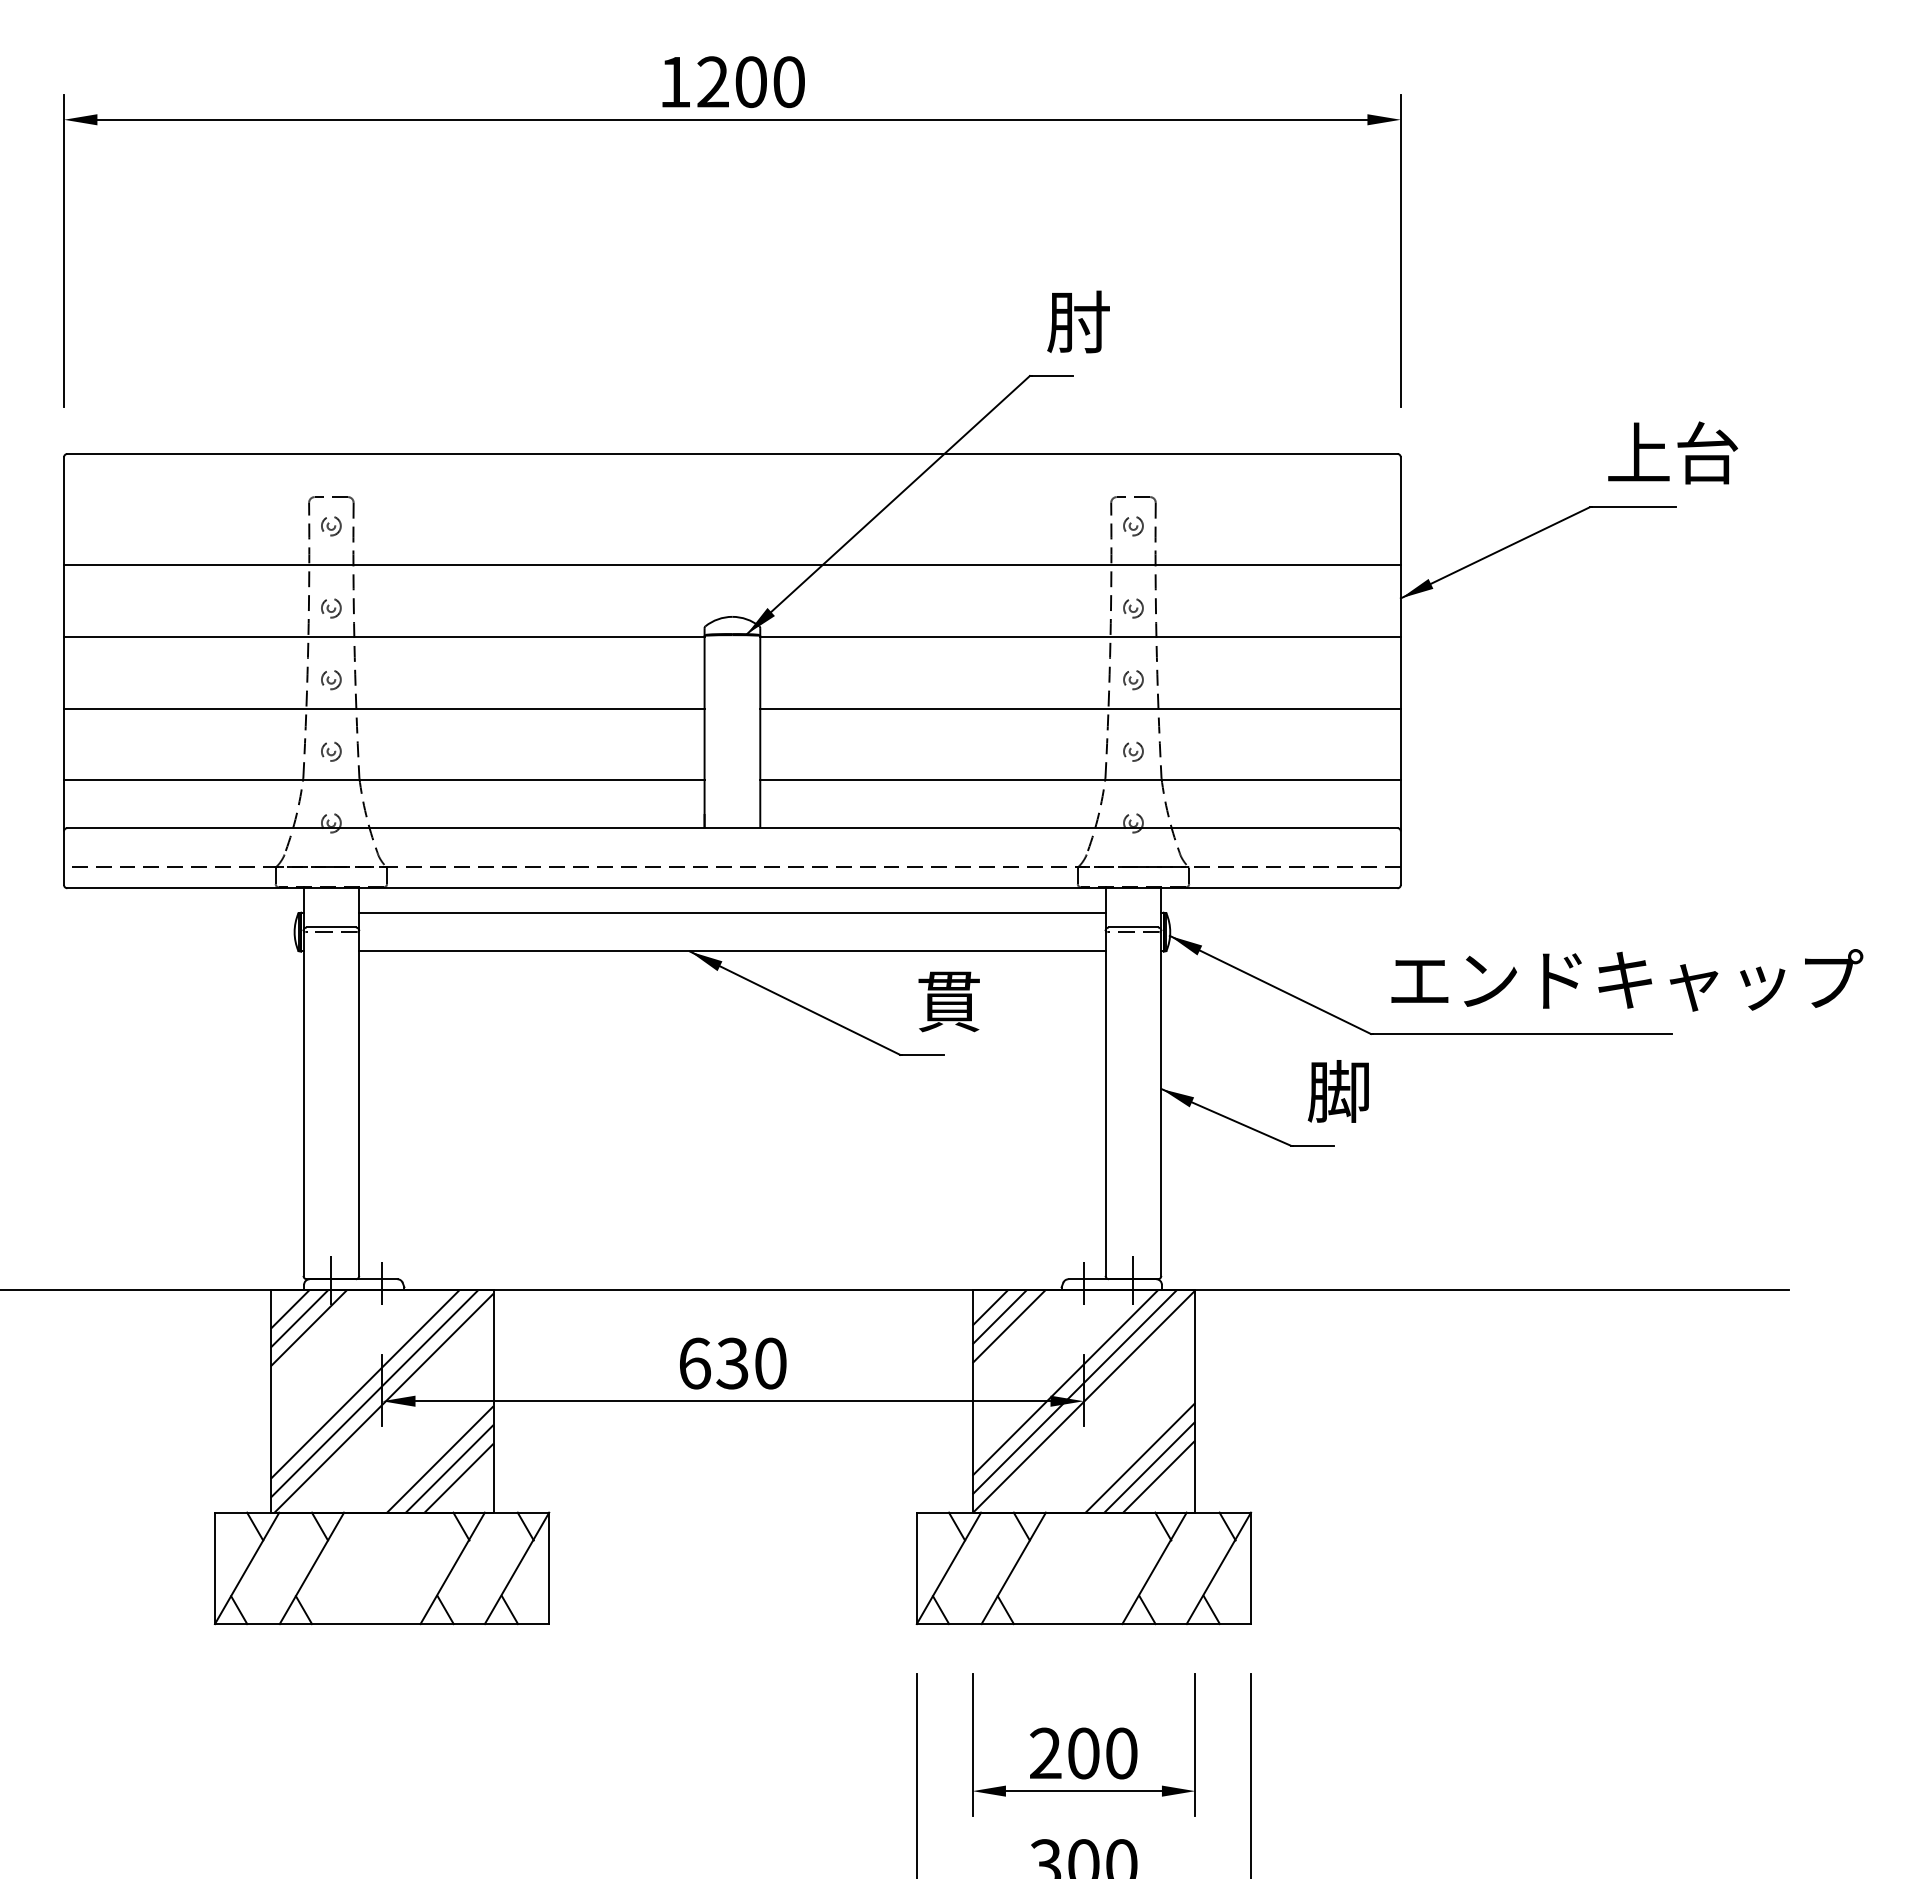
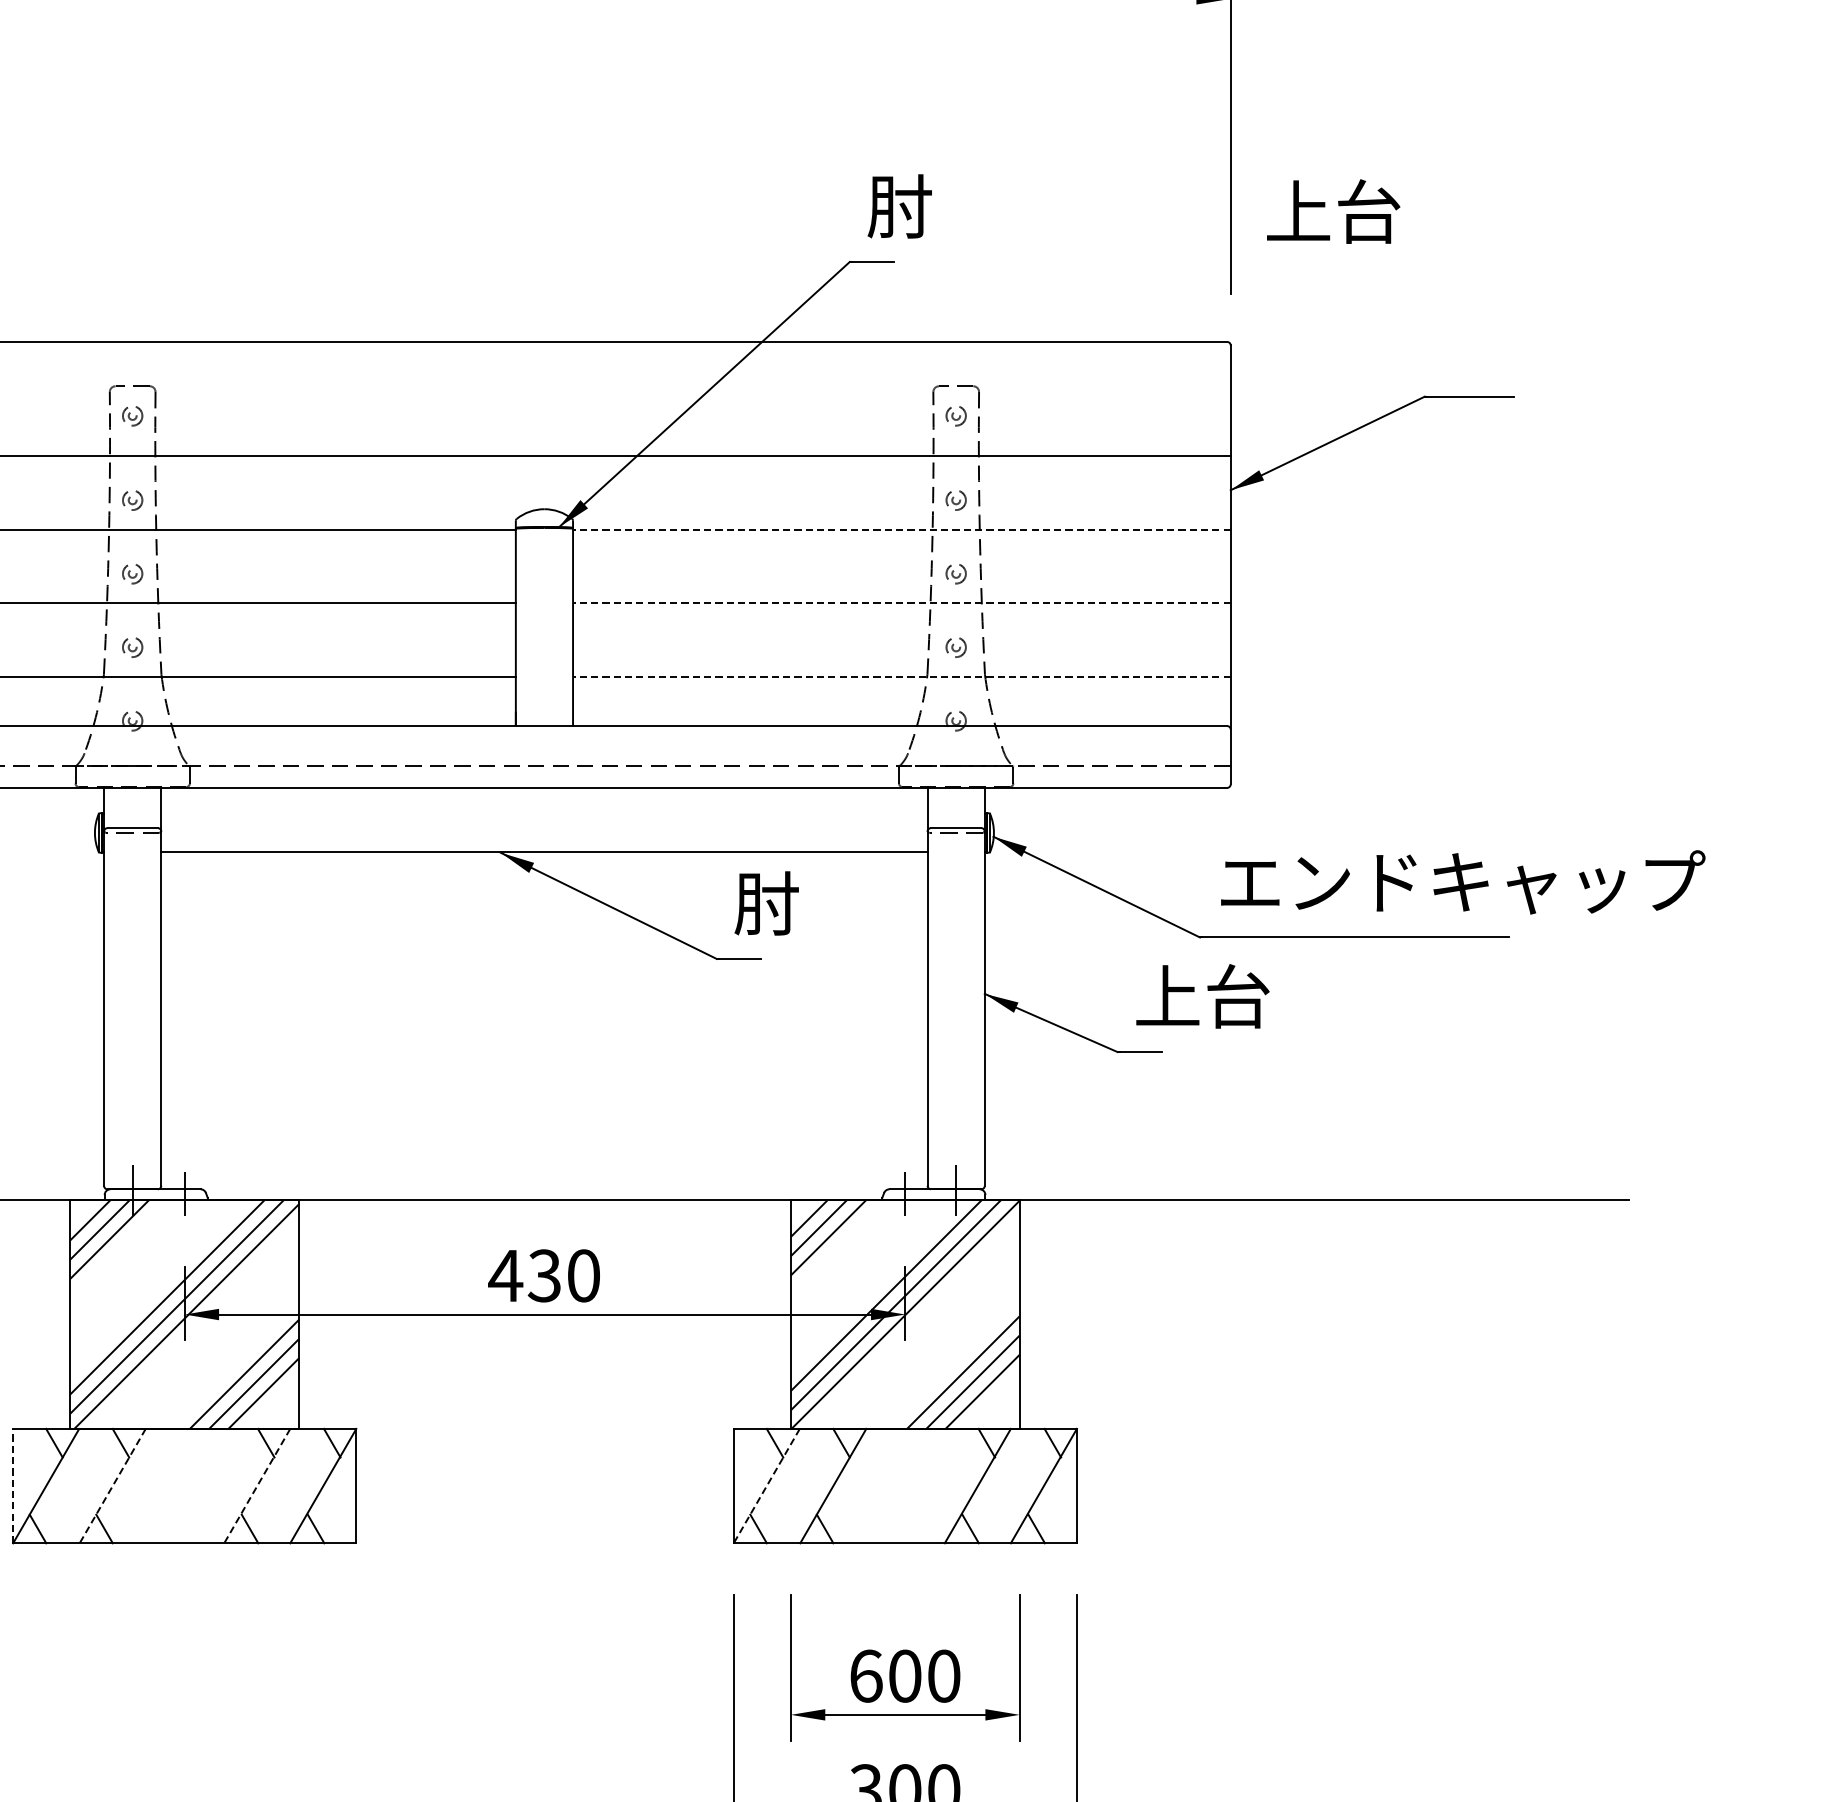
text: (1673, 452) -> (1334, 211), moved
line: (1080, 637) -> (901, 530), solid -> dashed
line: (1080, 708) -> (901, 603), solid -> dashed
line: (1080, 780) -> (901, 677), solid -> dashed
line: (732, 913) -> (544, 813), removed
text: (948, 1000) -> (766, 903), 貫 -> 肘
text: (1372, 1090) -> (1201, 995), 脚 -> 上台
text: (694, 1363) -> (505, 1275), 630 -> 430
line: (214, 1568) -> (12, 1486), solid -> dashed
line: (311, 1568) -> (112, 1486), solid -> dashed
line: (452, 1568) -> (257, 1486), solid -> dashed
line: (948, 1568) -> (766, 1486), solid -> dashed
text: (1045, 1753) -> (865, 1676), 200 -> 600

